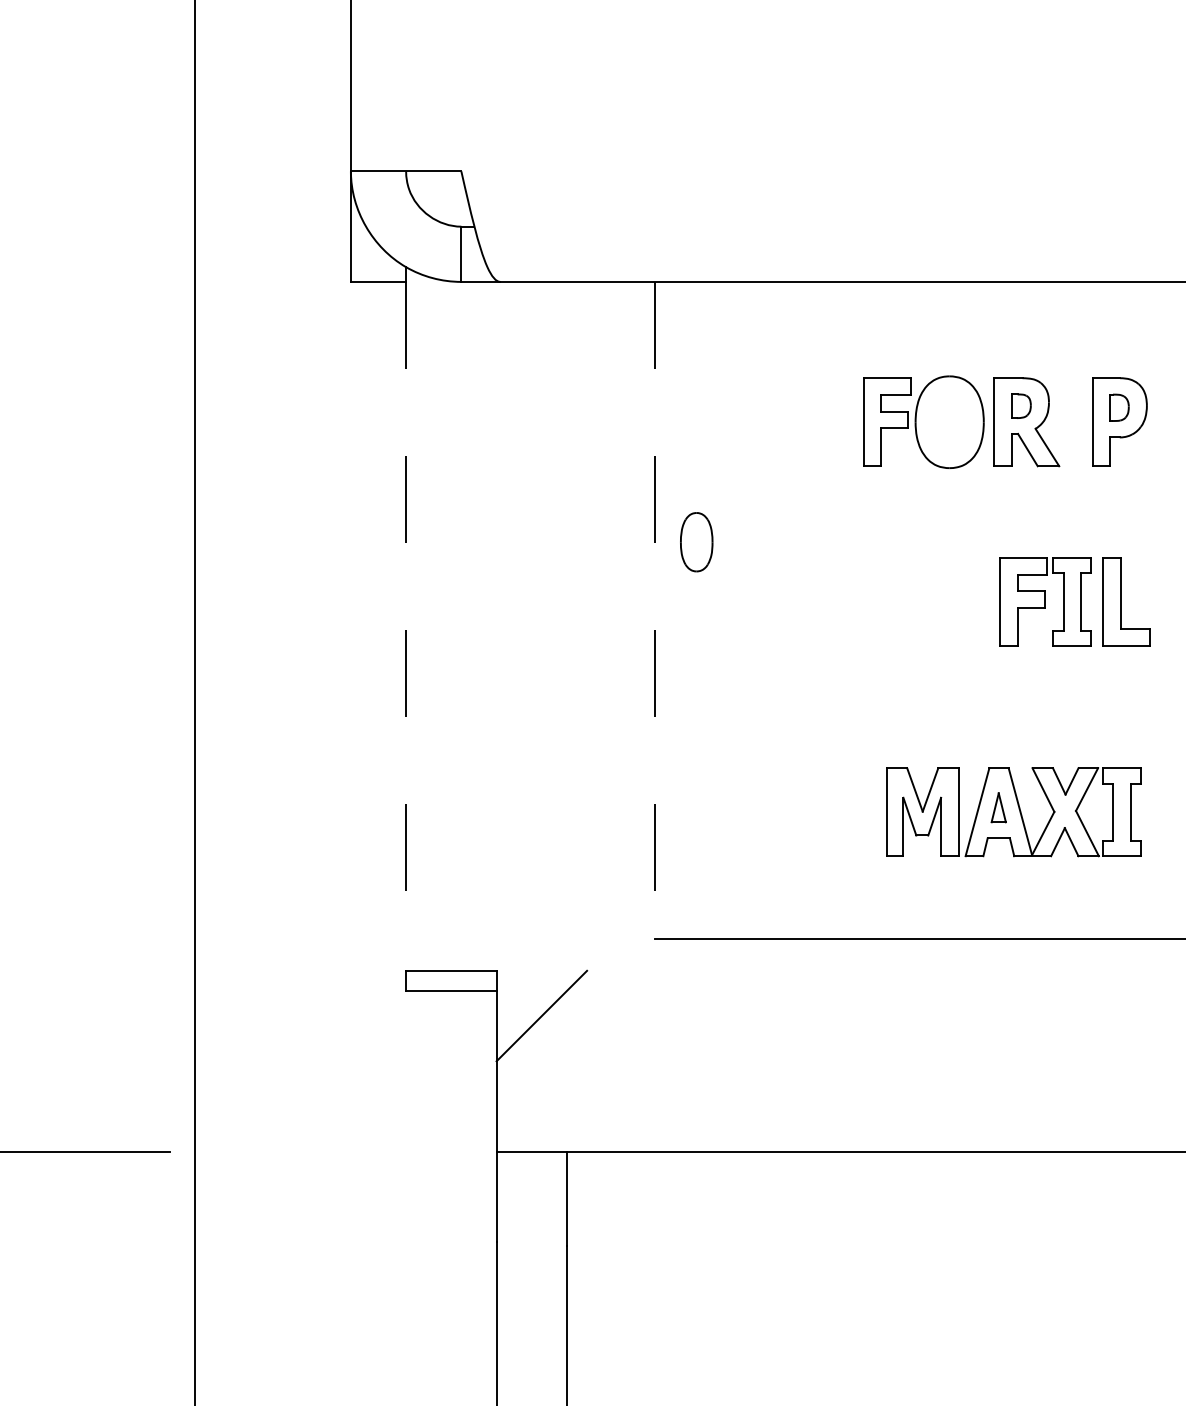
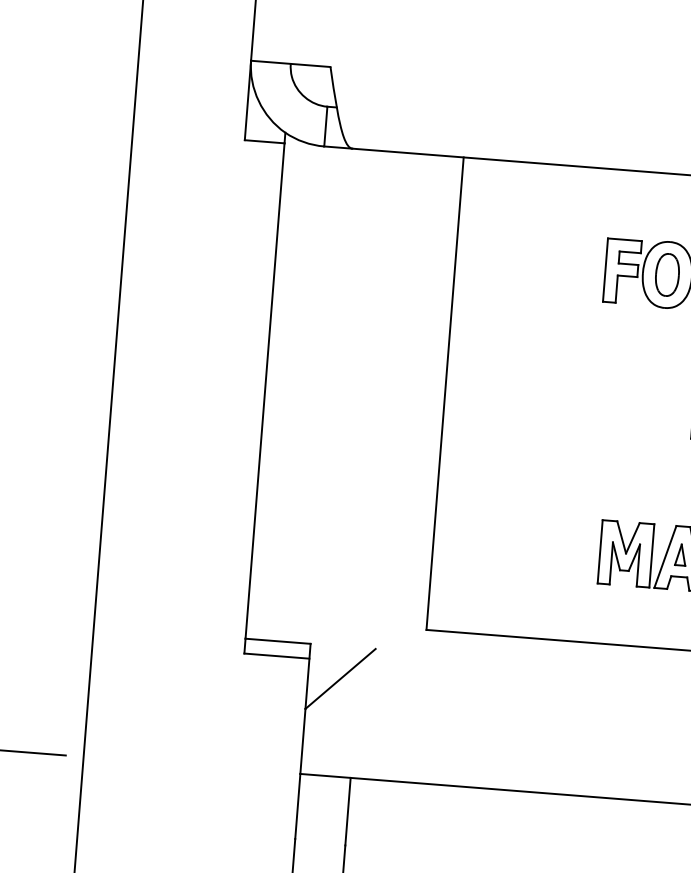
part: (696, 542) -> (667, 275), moved
line: (655, 610) -> (445, 393), dashed -> solid
line: (406, 626) -> (265, 391), dashed -> solid

